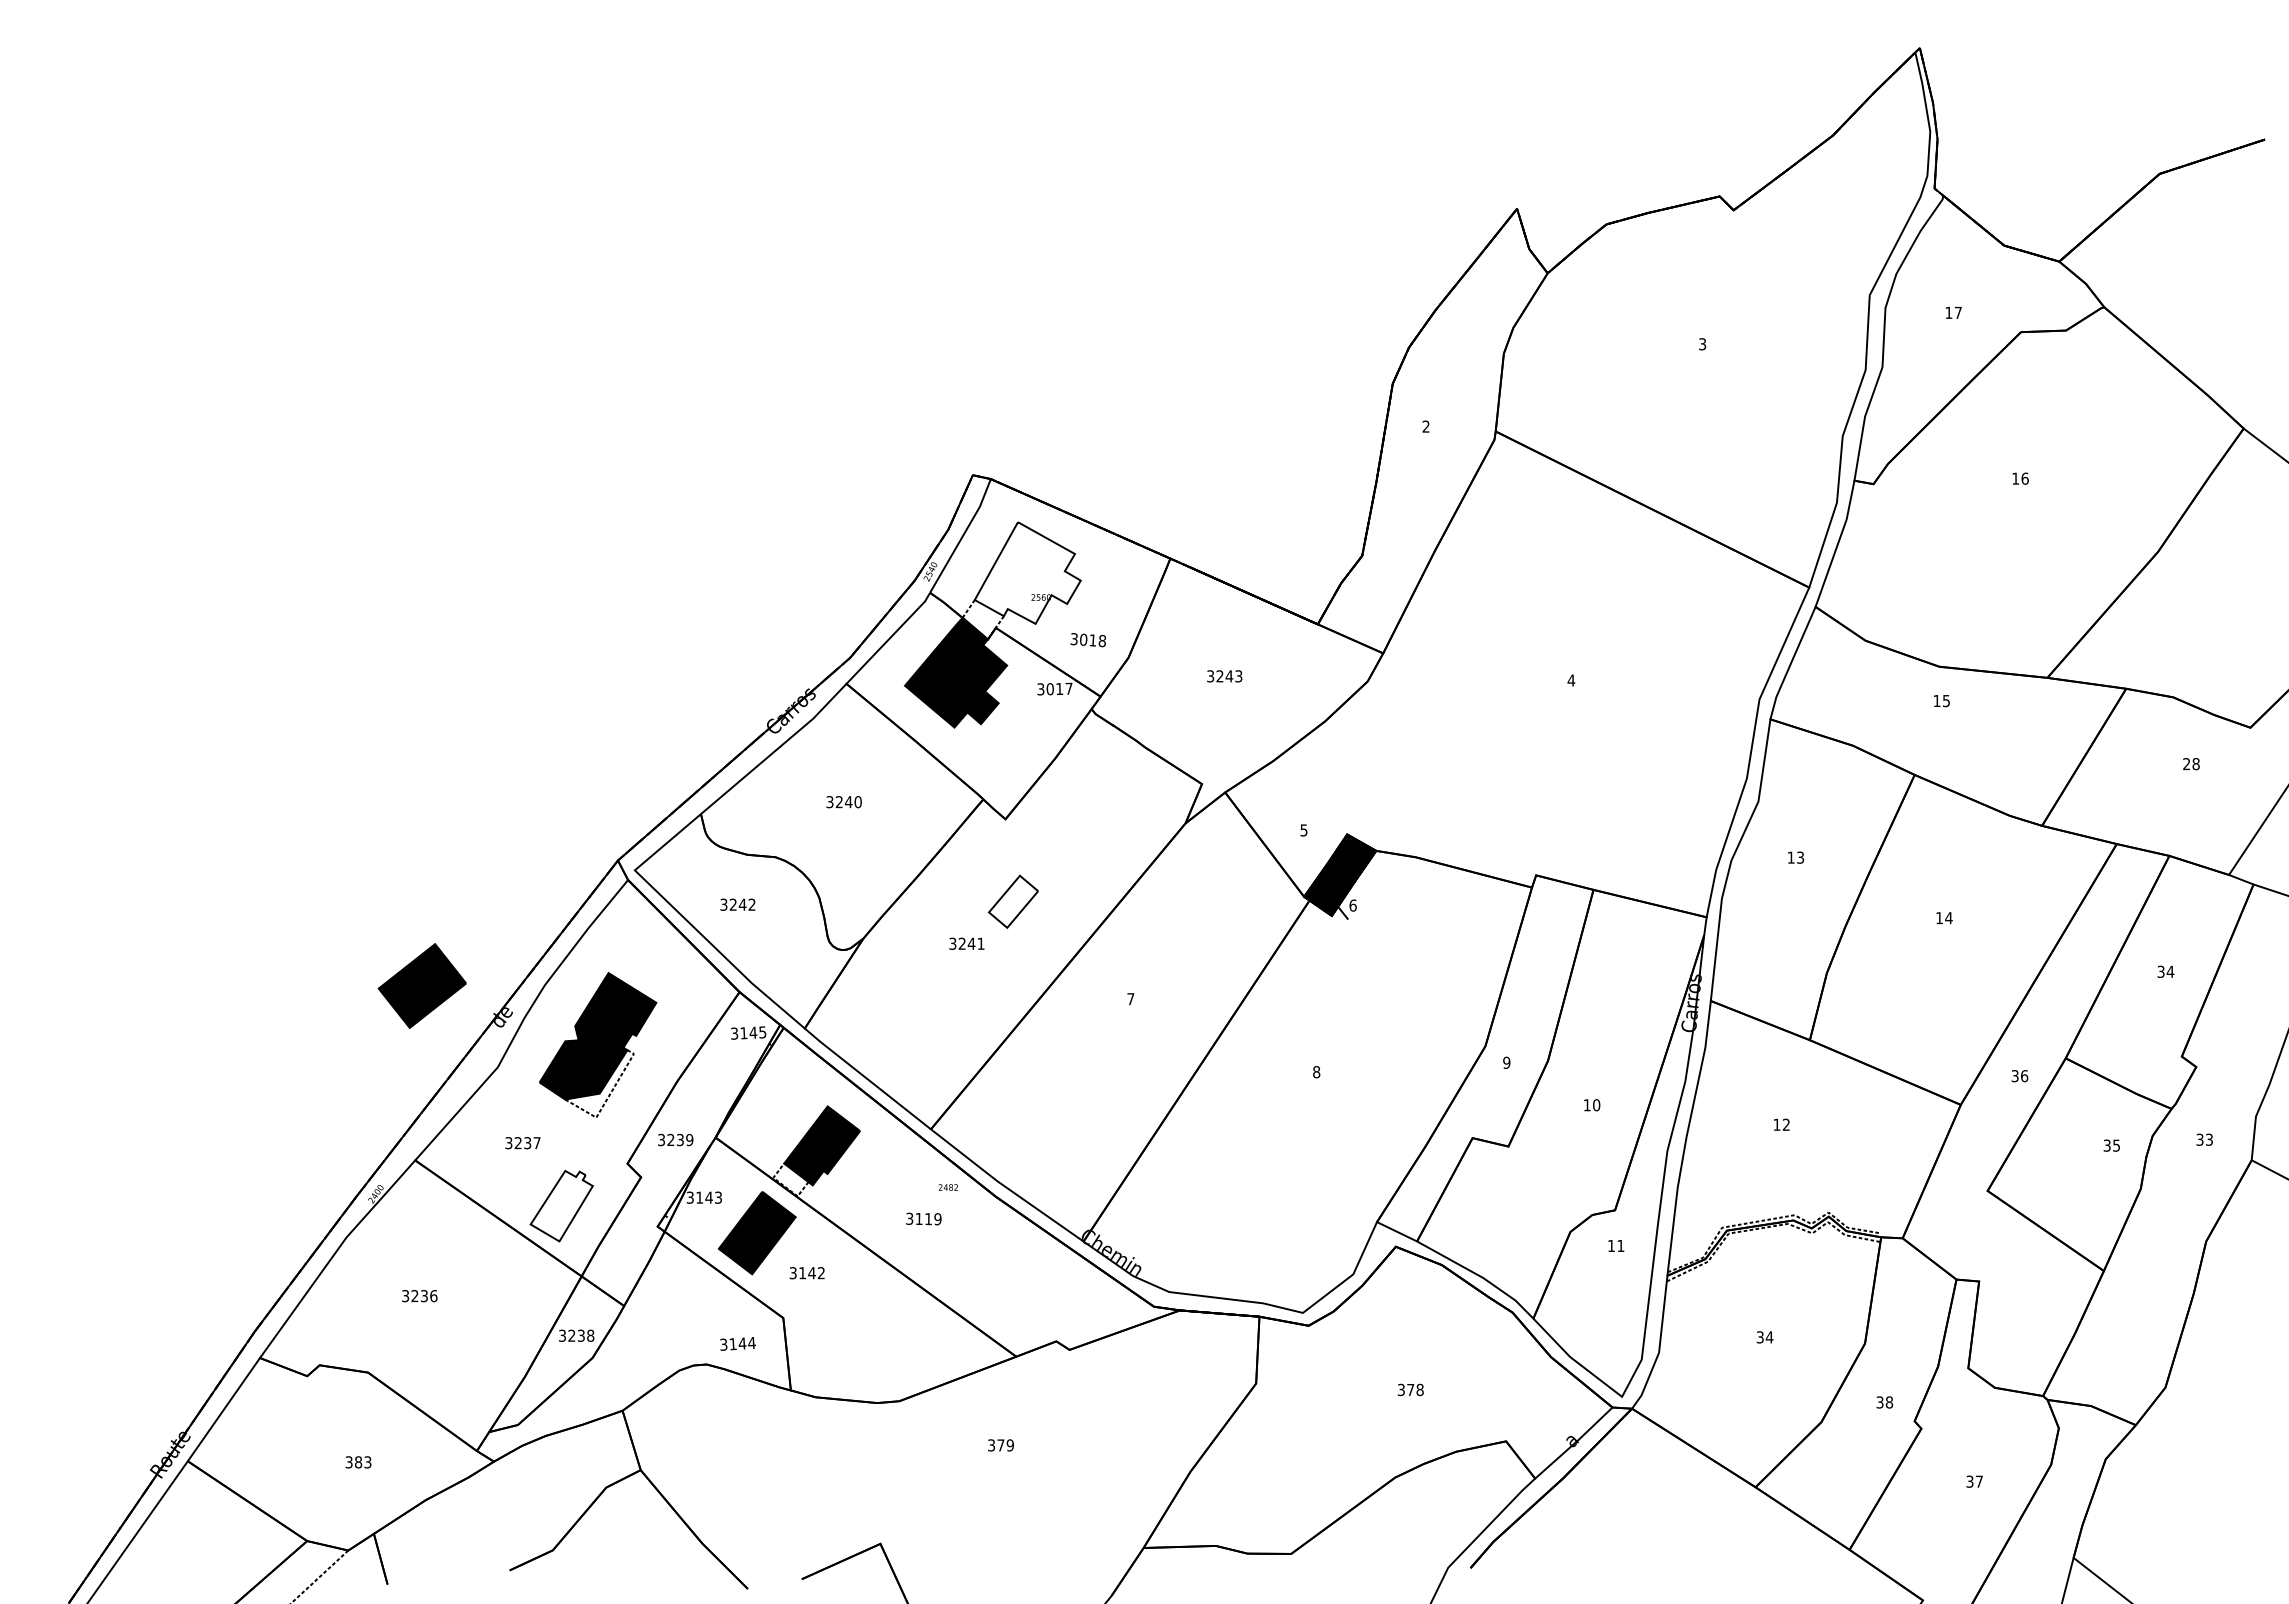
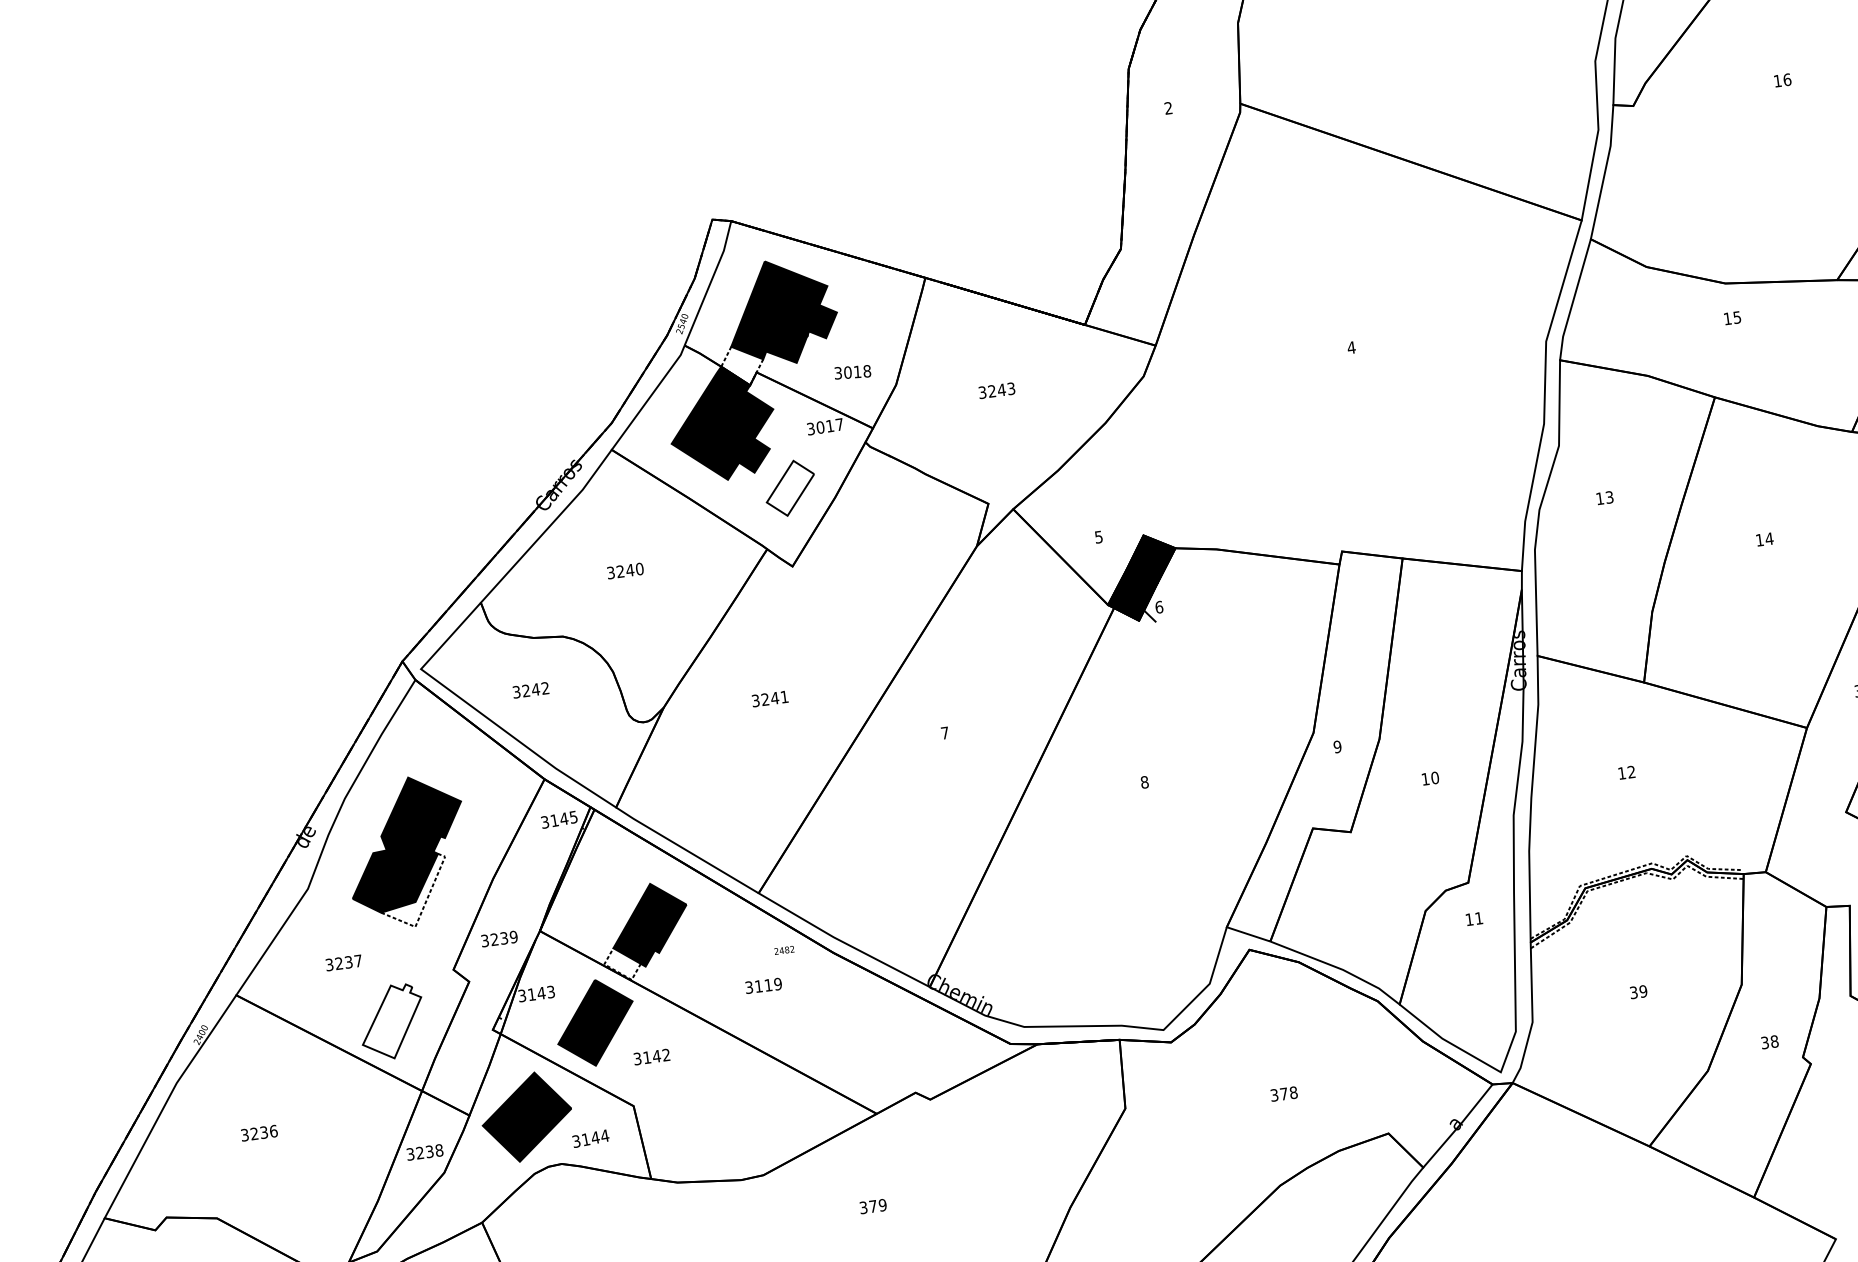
fill: (1027, 572) -> (781, 311), added
part: (1012, 901) -> (789, 488), moved
part: (421, 985) -> (526, 1116), moved
text: (1769, 1337) -> (1643, 991), 34 -> 39

